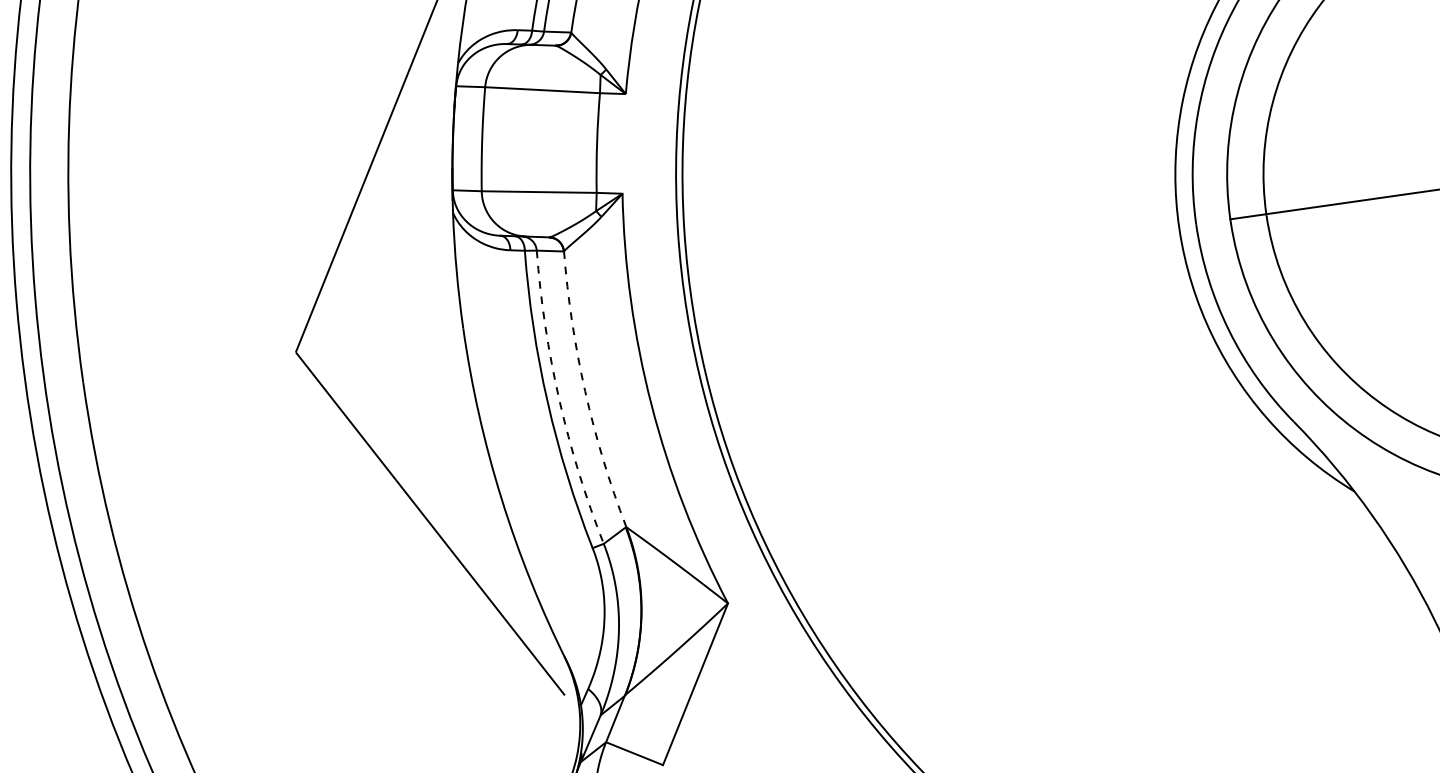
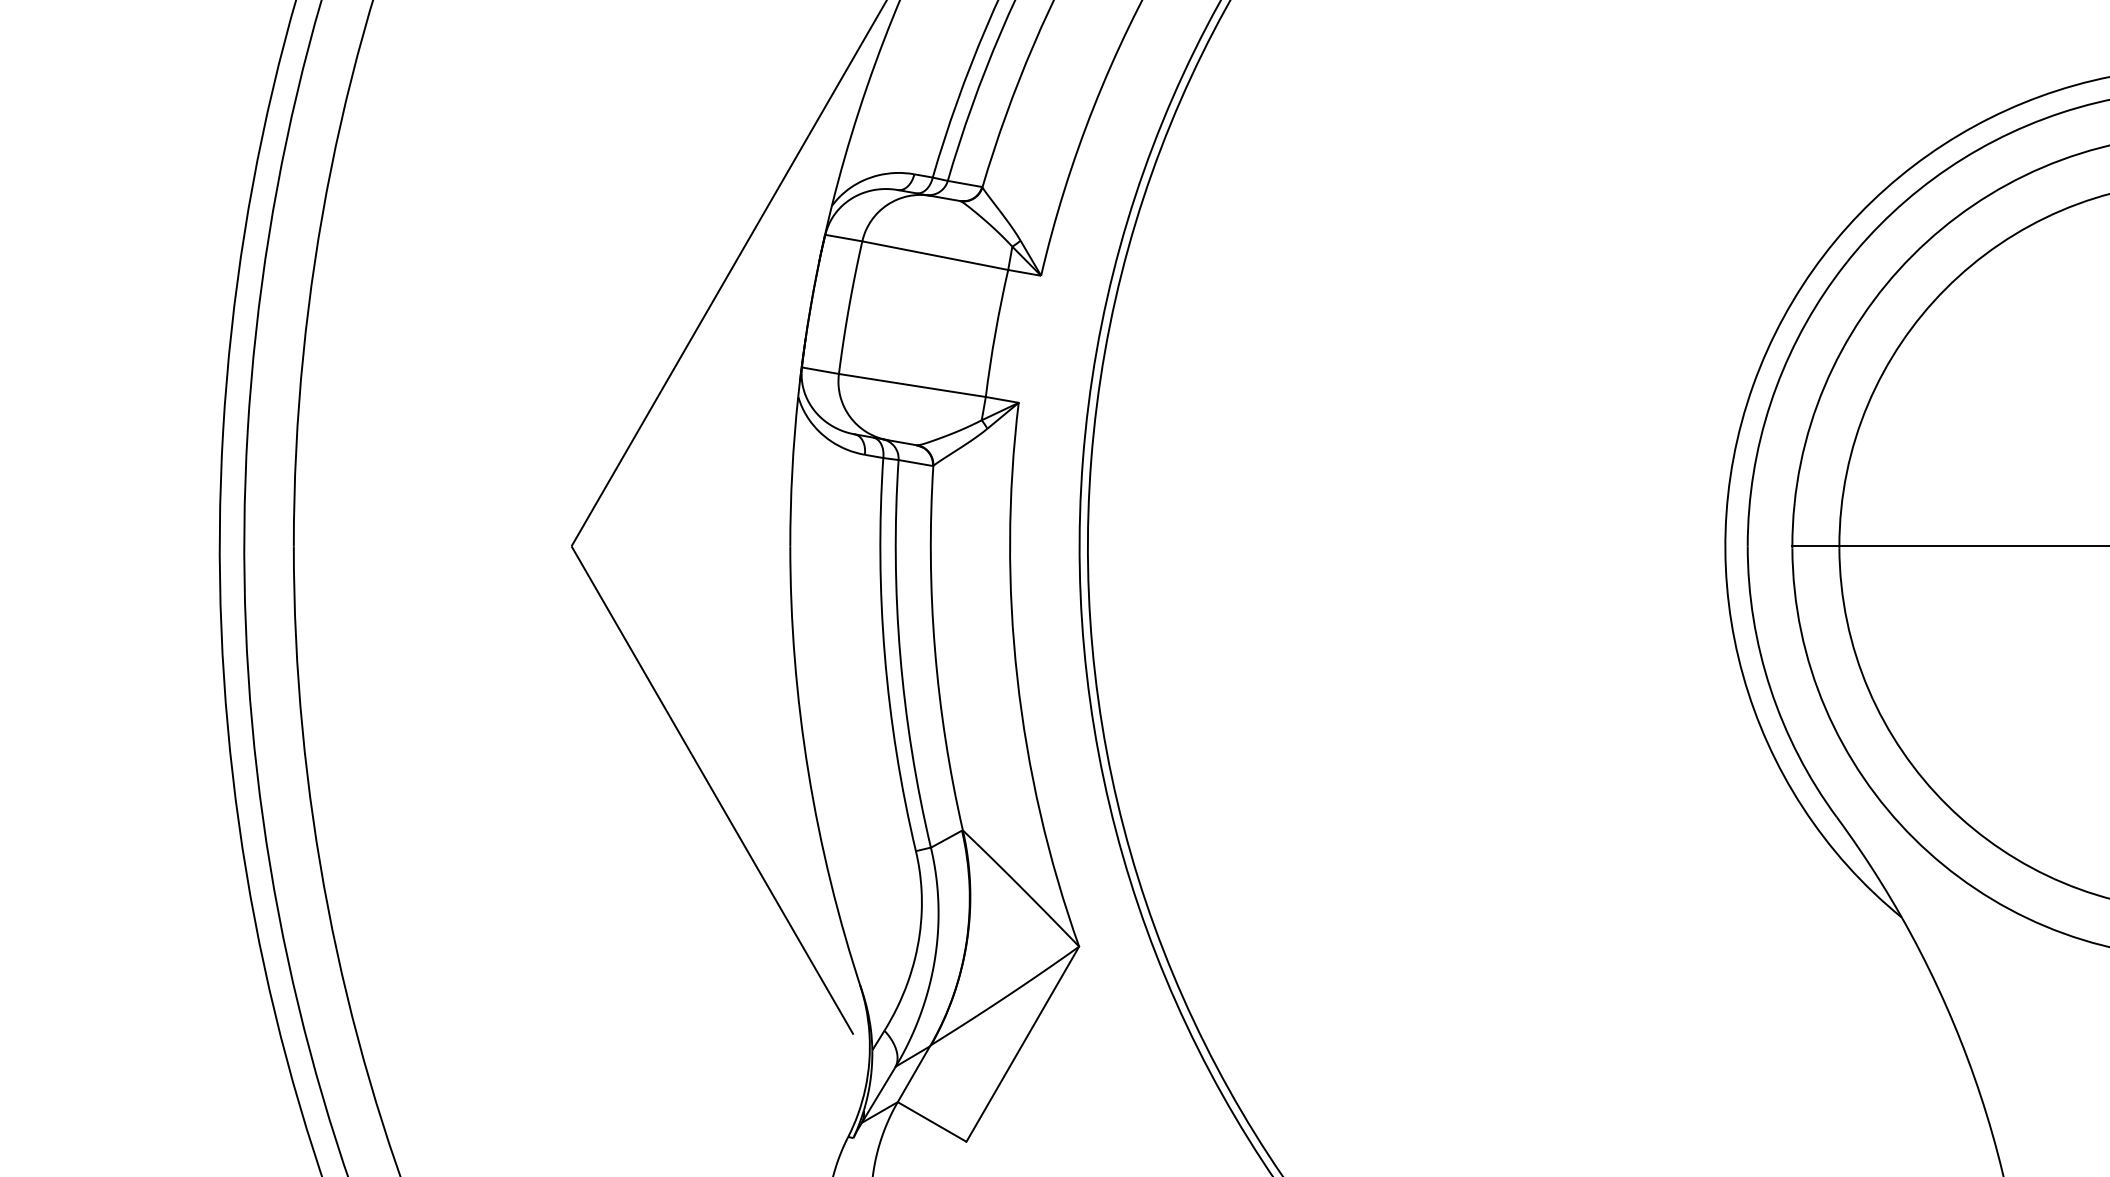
arc: (584, 391) -> (934, 649), dashed -> solid
arc: (559, 400) -> (900, 655), dashed -> solid

